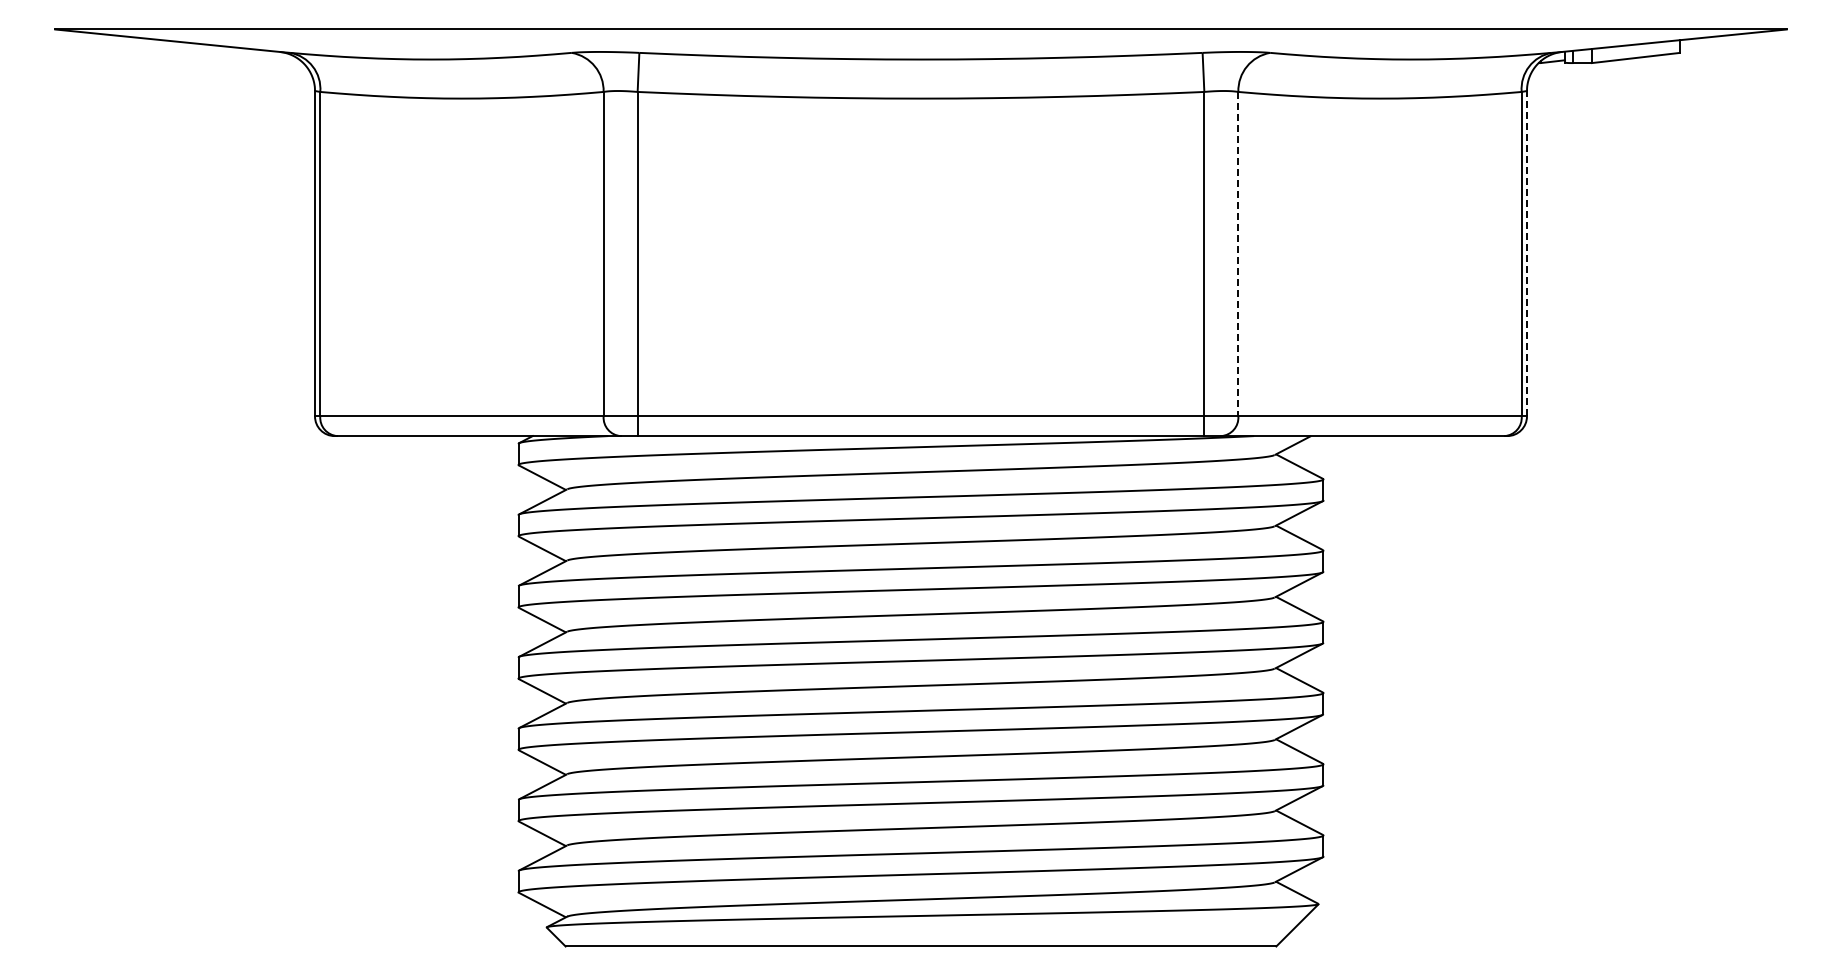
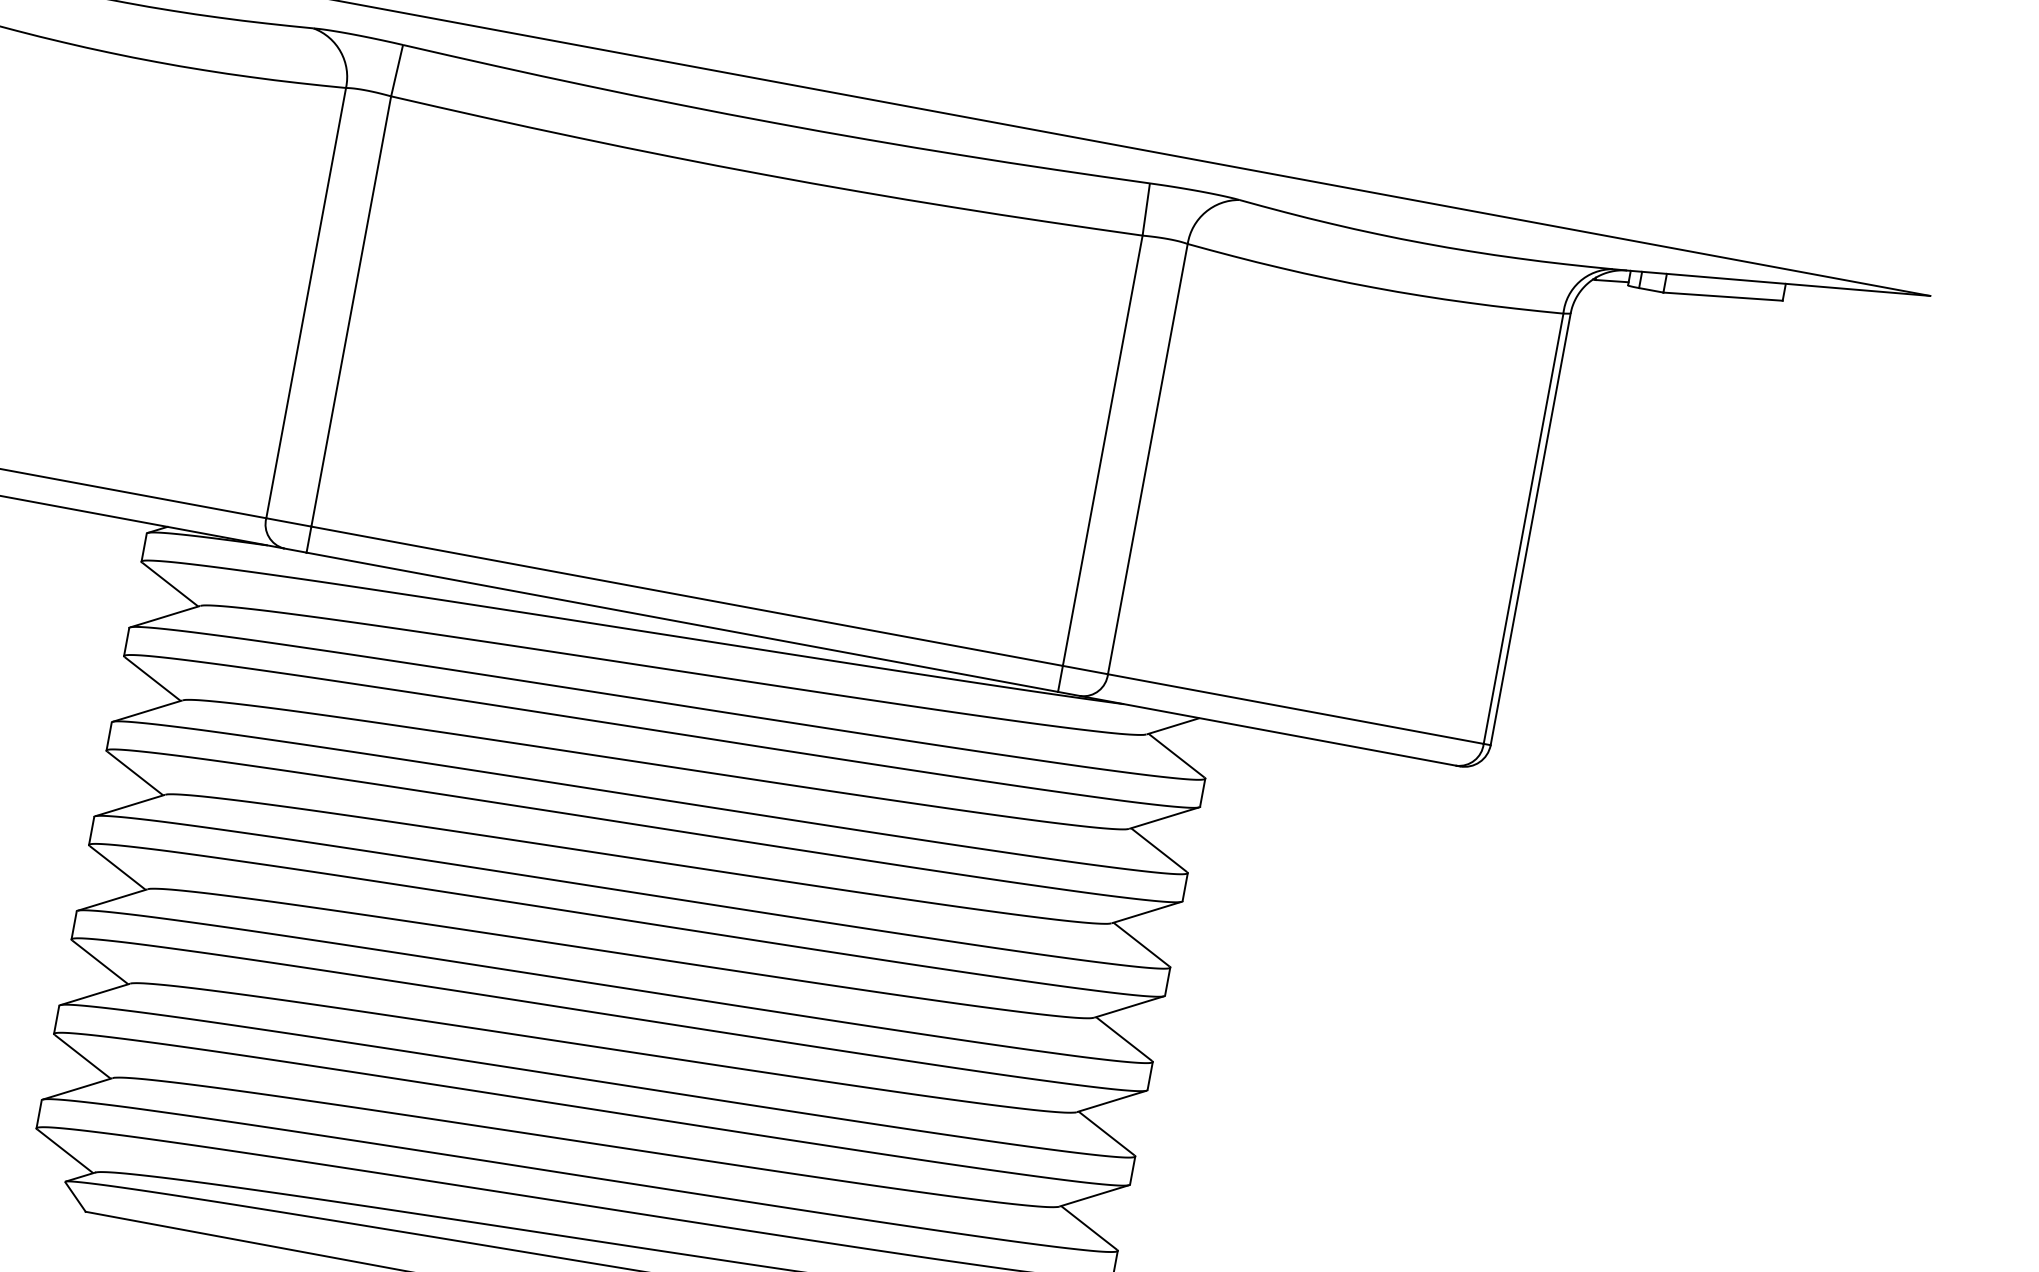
line: (1526, 253) -> (1530, 529), dashed -> solid
line: (1238, 254) -> (1147, 459), dashed -> solid

